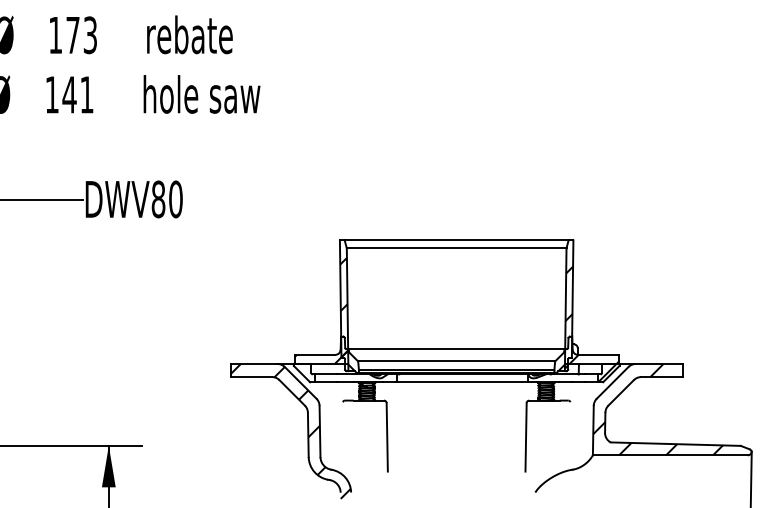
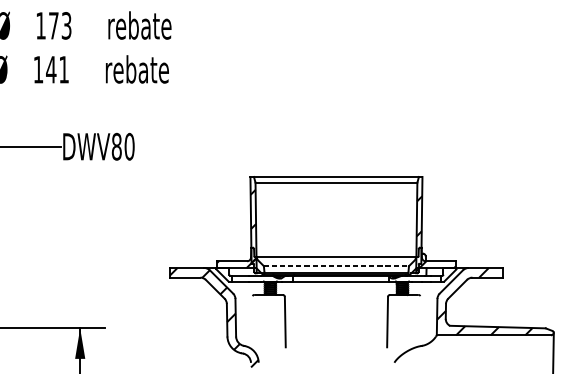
text: (201, 94) -> (148, 69), hole saw -> rebate
line: (457, 361) -> (337, 266), solid -> dashed
hatch: (607, 372) -> (447, 274), removed

